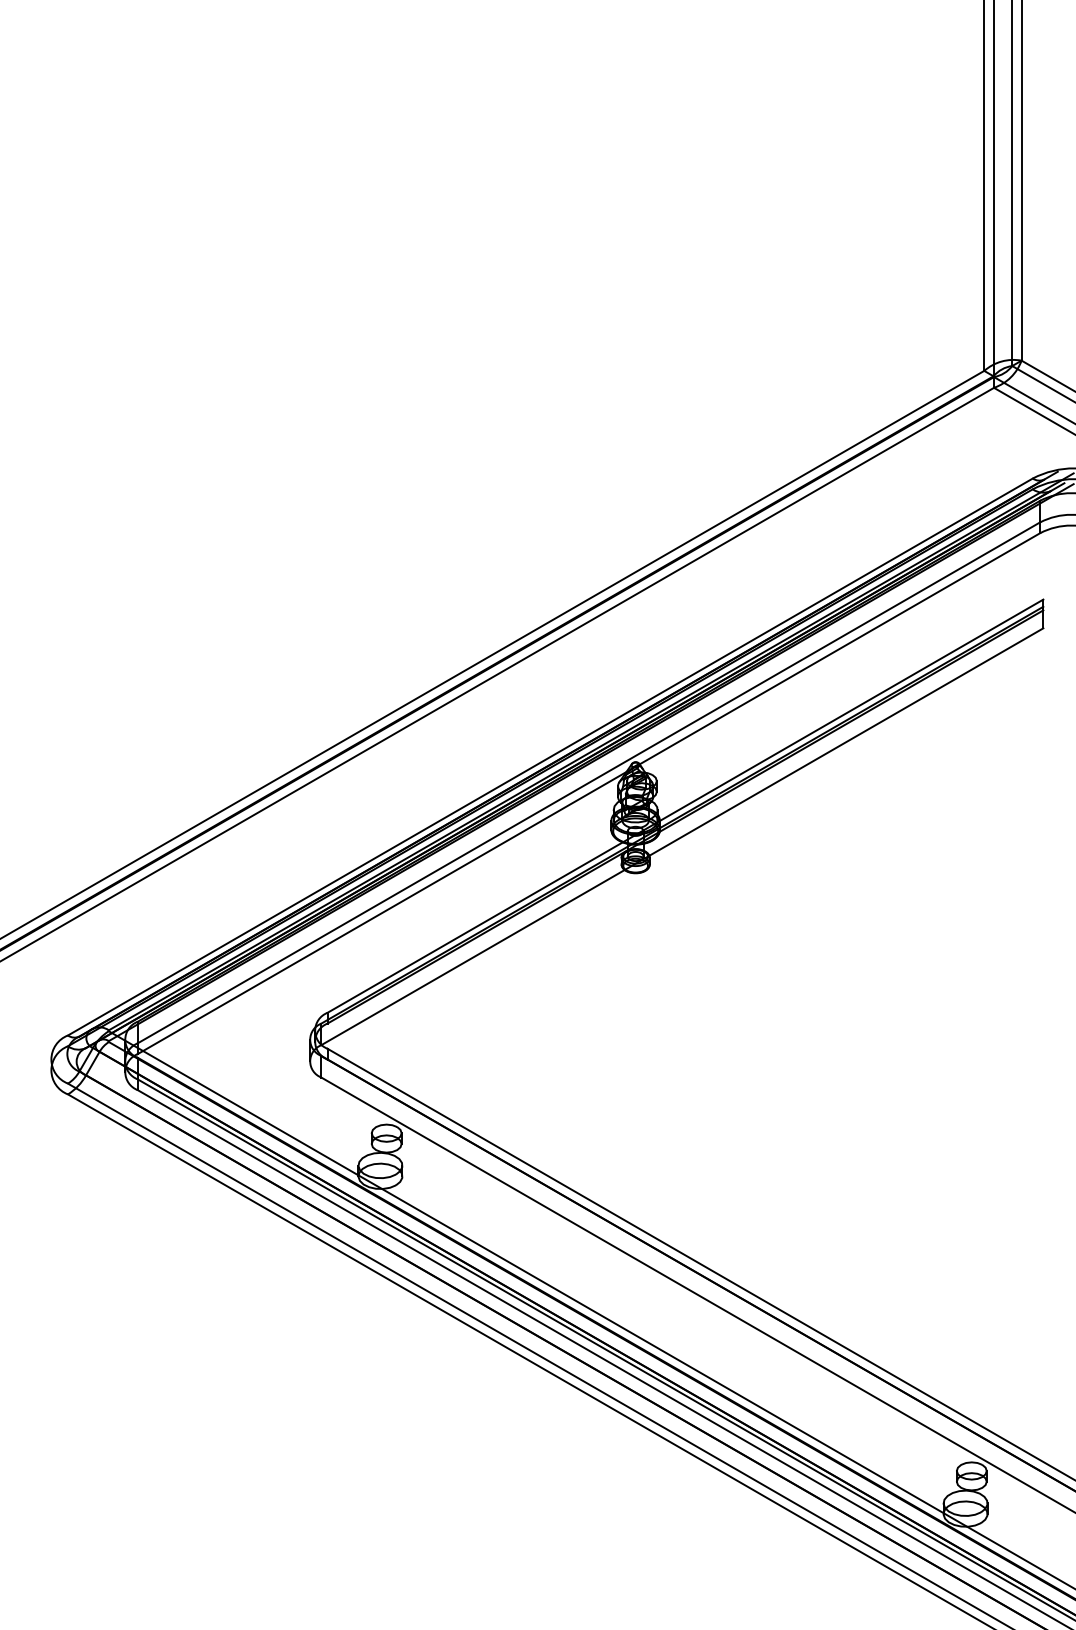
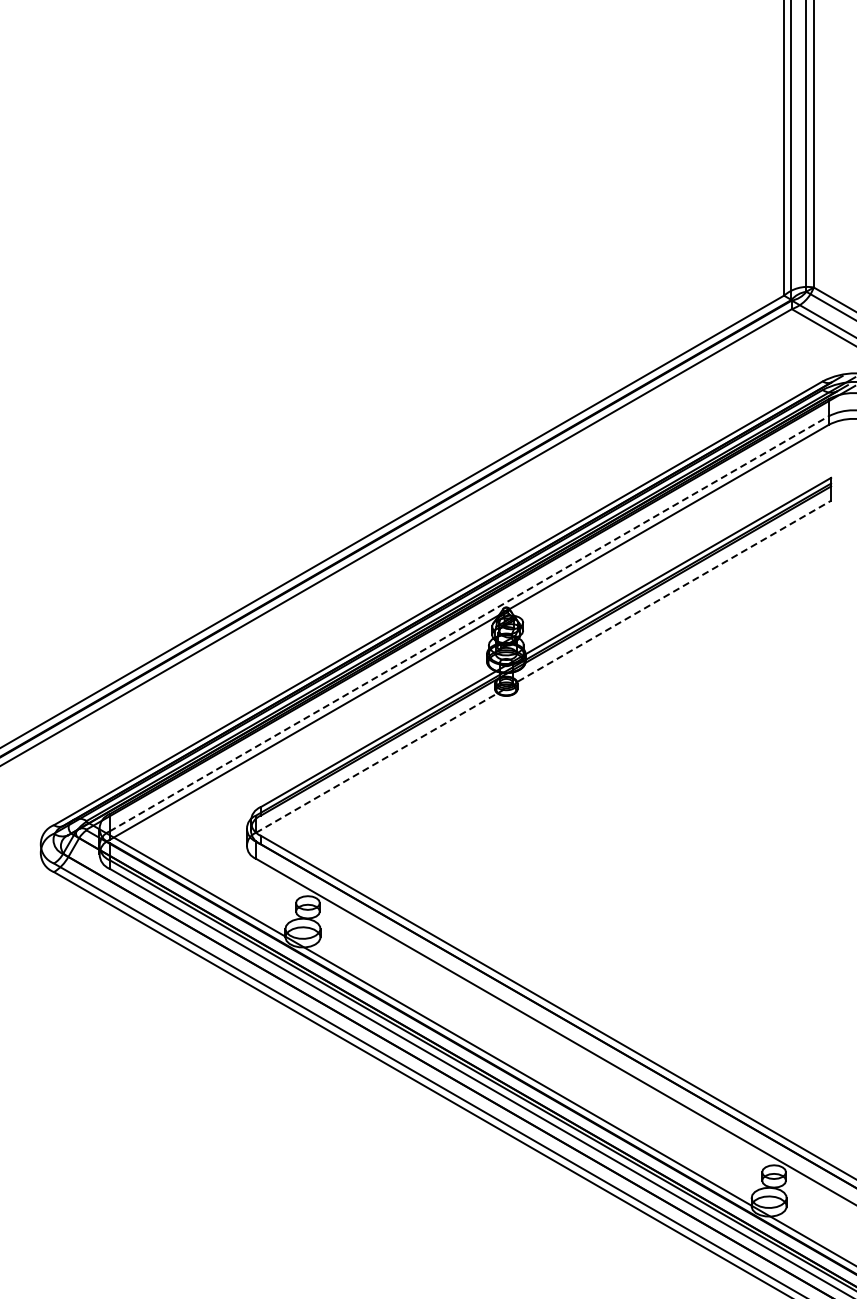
line: (589, 782) -> (469, 623), solid -> dashed
line: (682, 836) -> (543, 666), solid -> dashed

